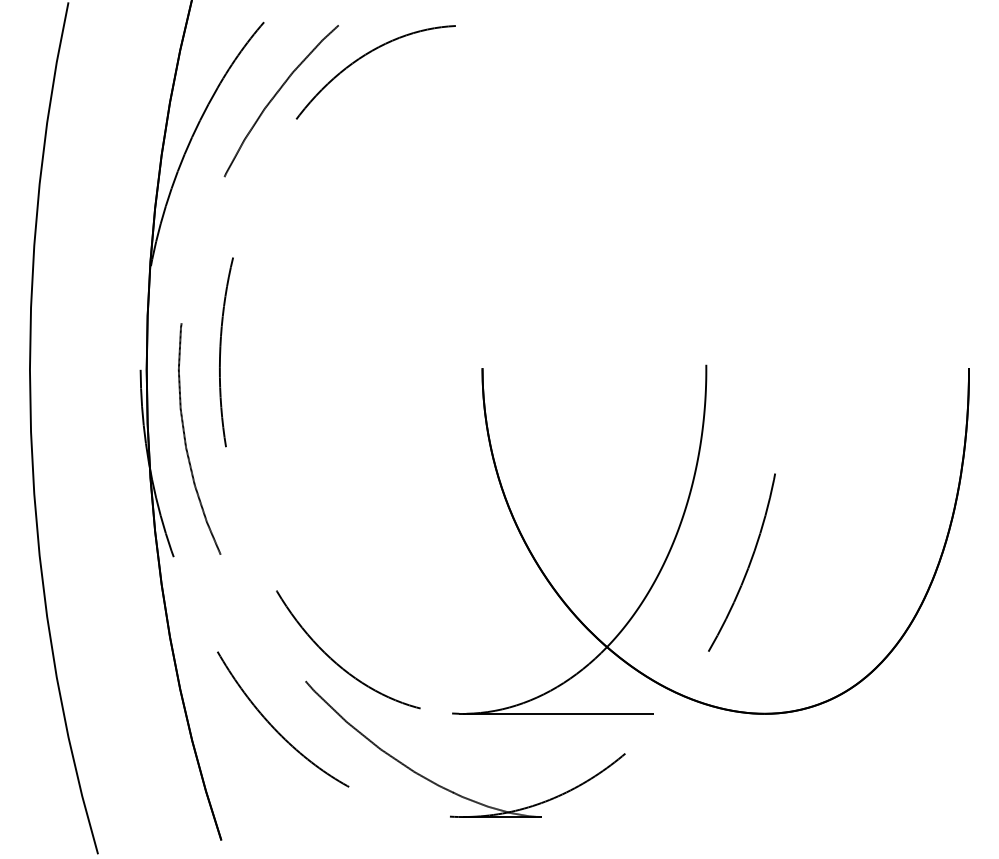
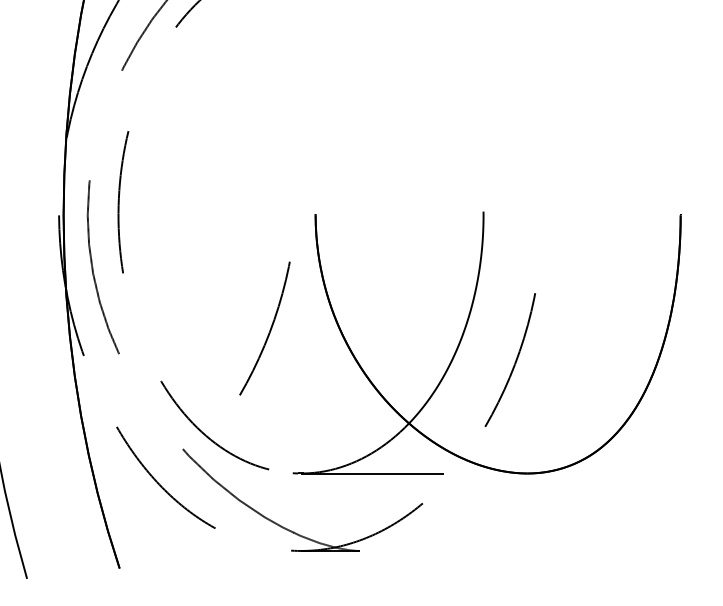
arc: (421, 522) -> (269, 329), added

